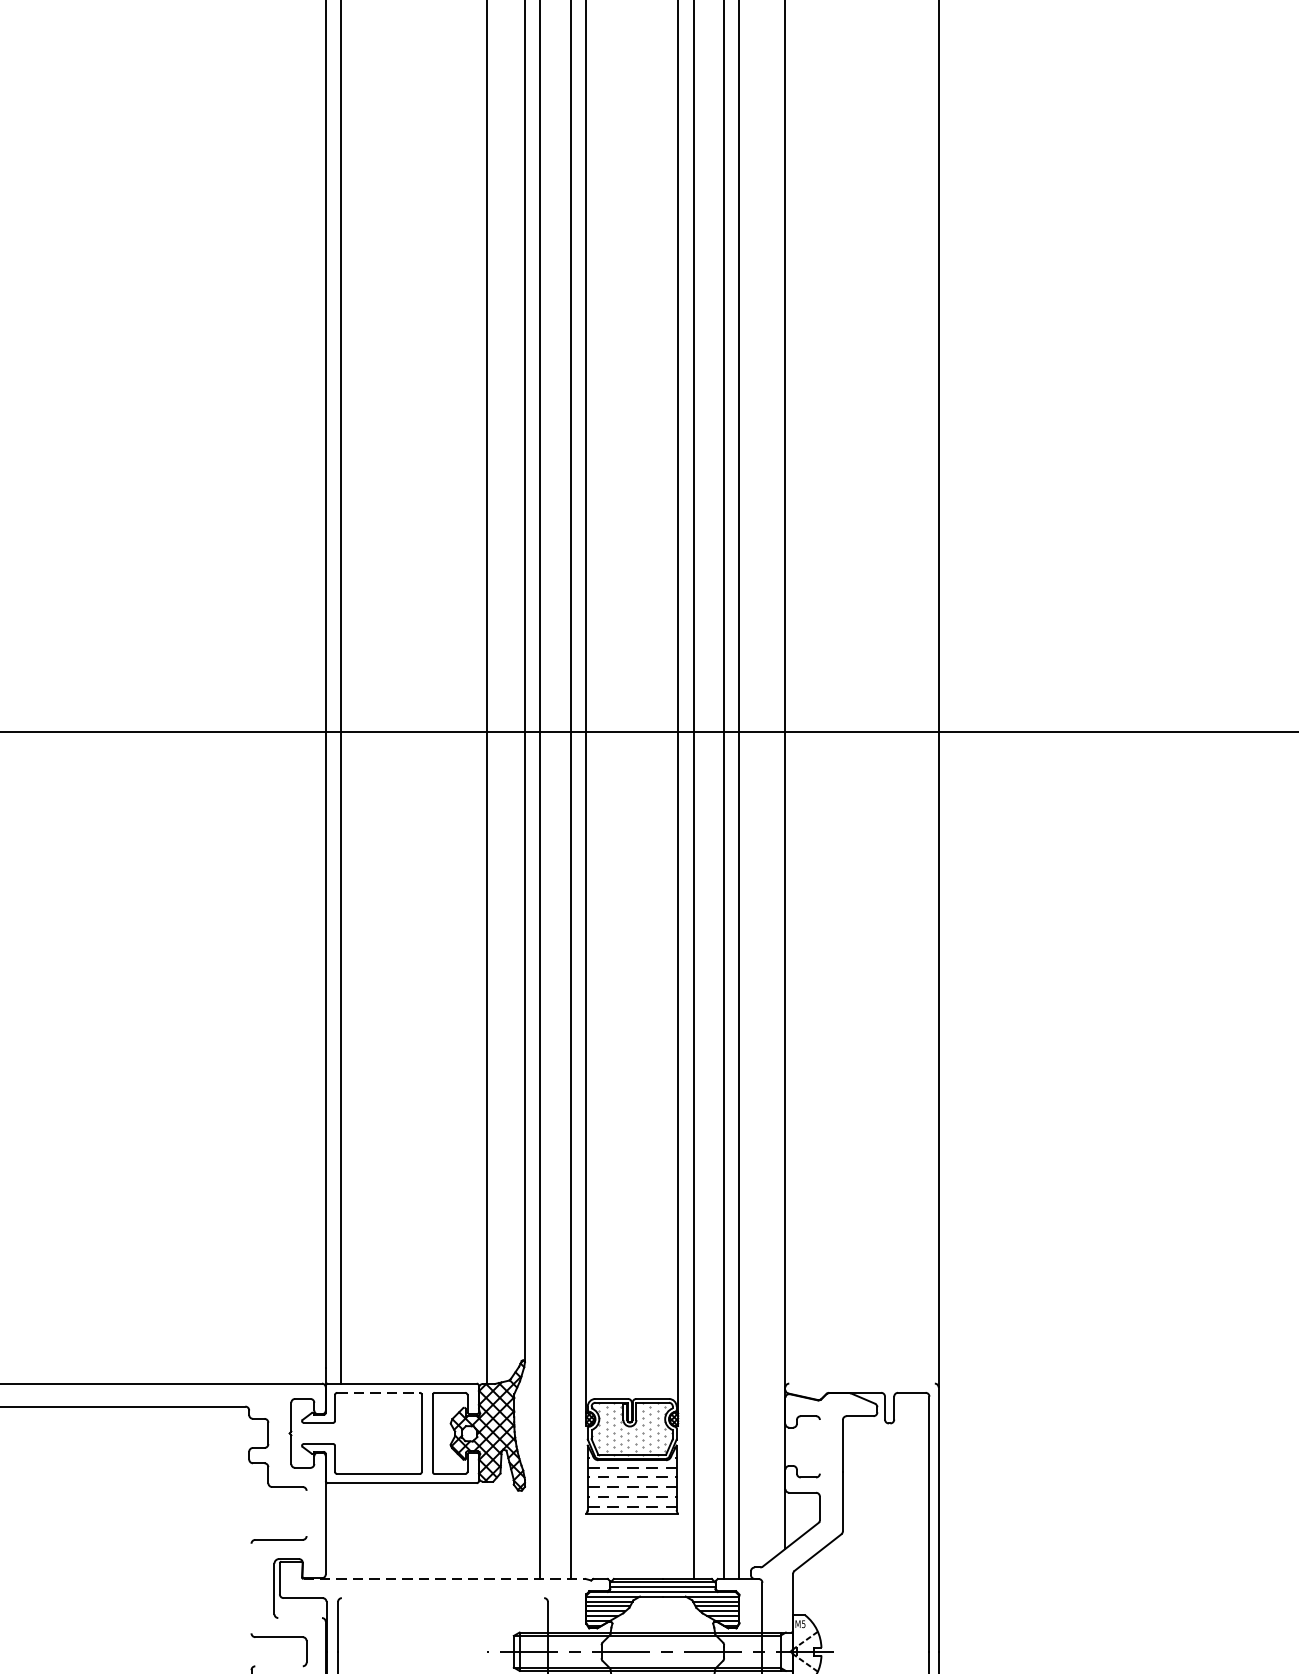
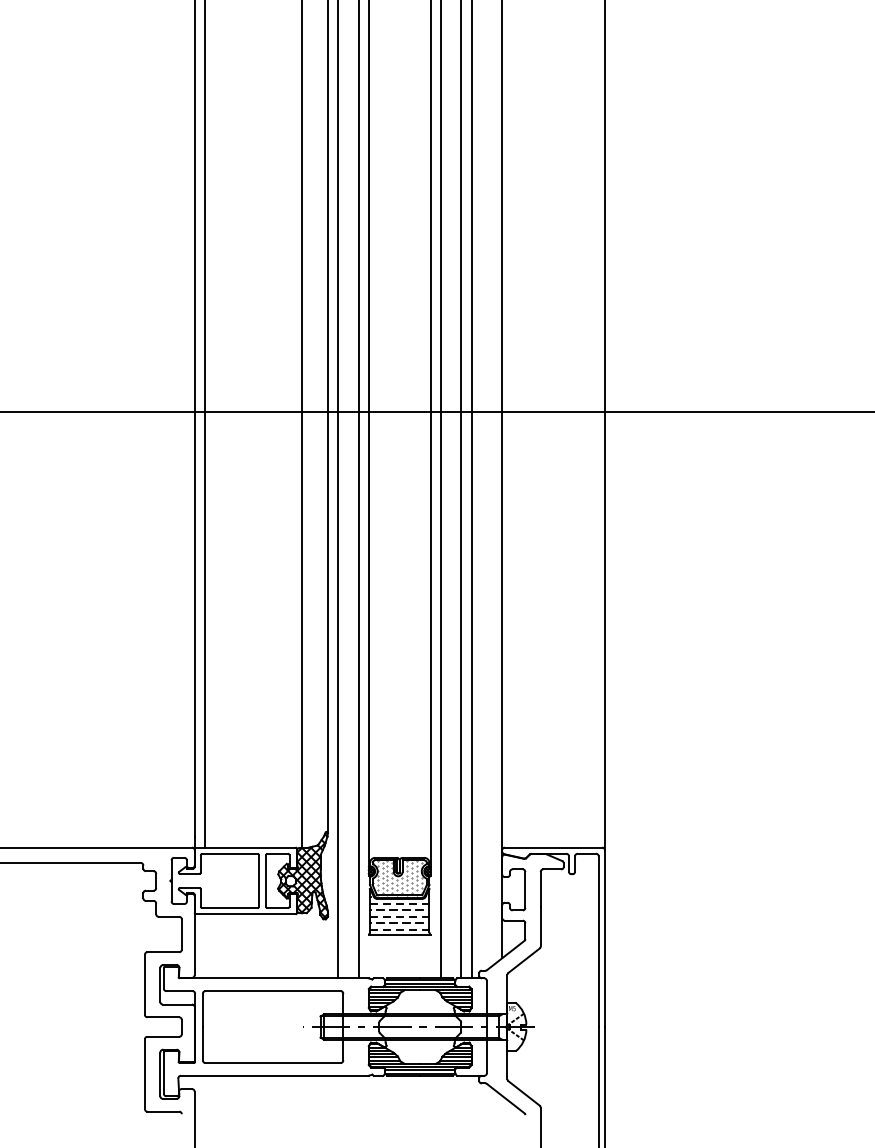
line: (861, 1383) -> (553, 847), added
line: (379, 1392) -> (230, 853), dashed -> solid
line: (820, 1446) -> (525, 889), added
line: (306, 1513) -> (181, 934), added
line: (445, 1579) -> (274, 978), dashed -> solid
line: (250, 1588) -> (144, 984), added
line: (442, 1598) -> (272, 991), added
line: (300, 1618) -> (177, 1004), added
line: (279, 1665) -> (163, 1036), added

